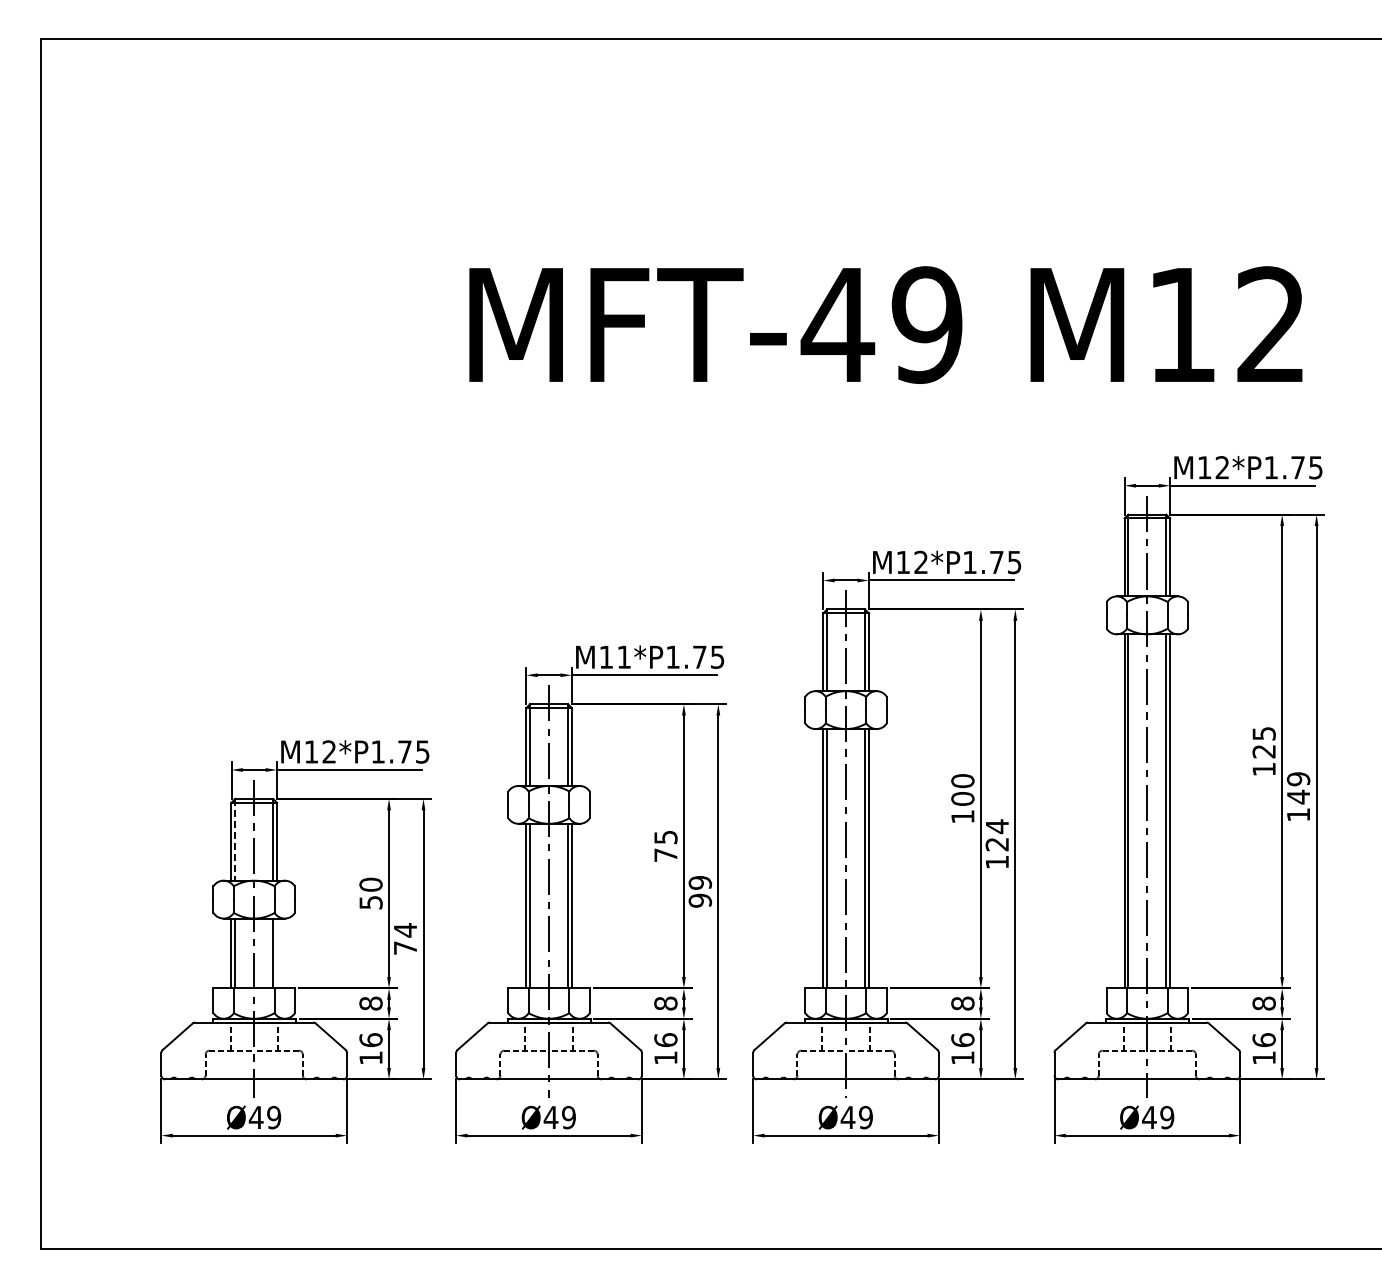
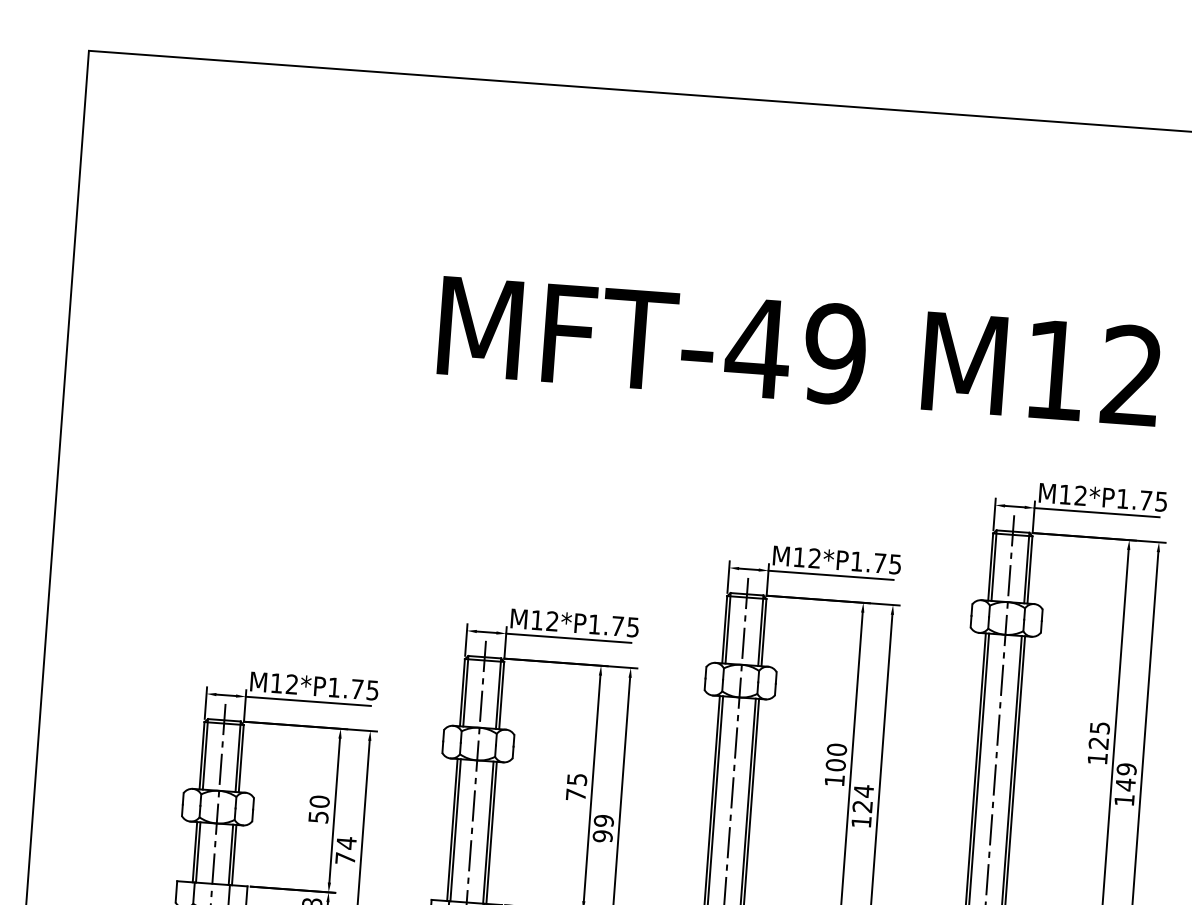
text: (623, 656) -> (552, 620), M11*P1.75 -> M12*P1.75
line: (235, 839) -> (205, 754), dashed -> solid
line: (276, 953) -> (233, 855), added

